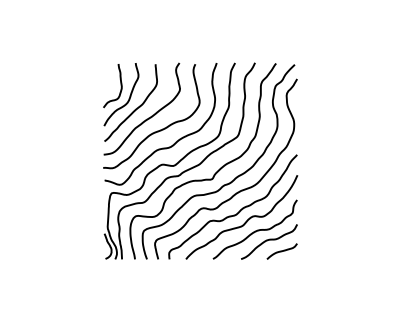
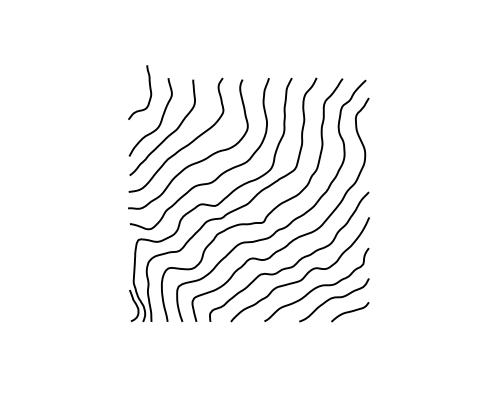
curve: (120, 84) -> (149, 90), moved

